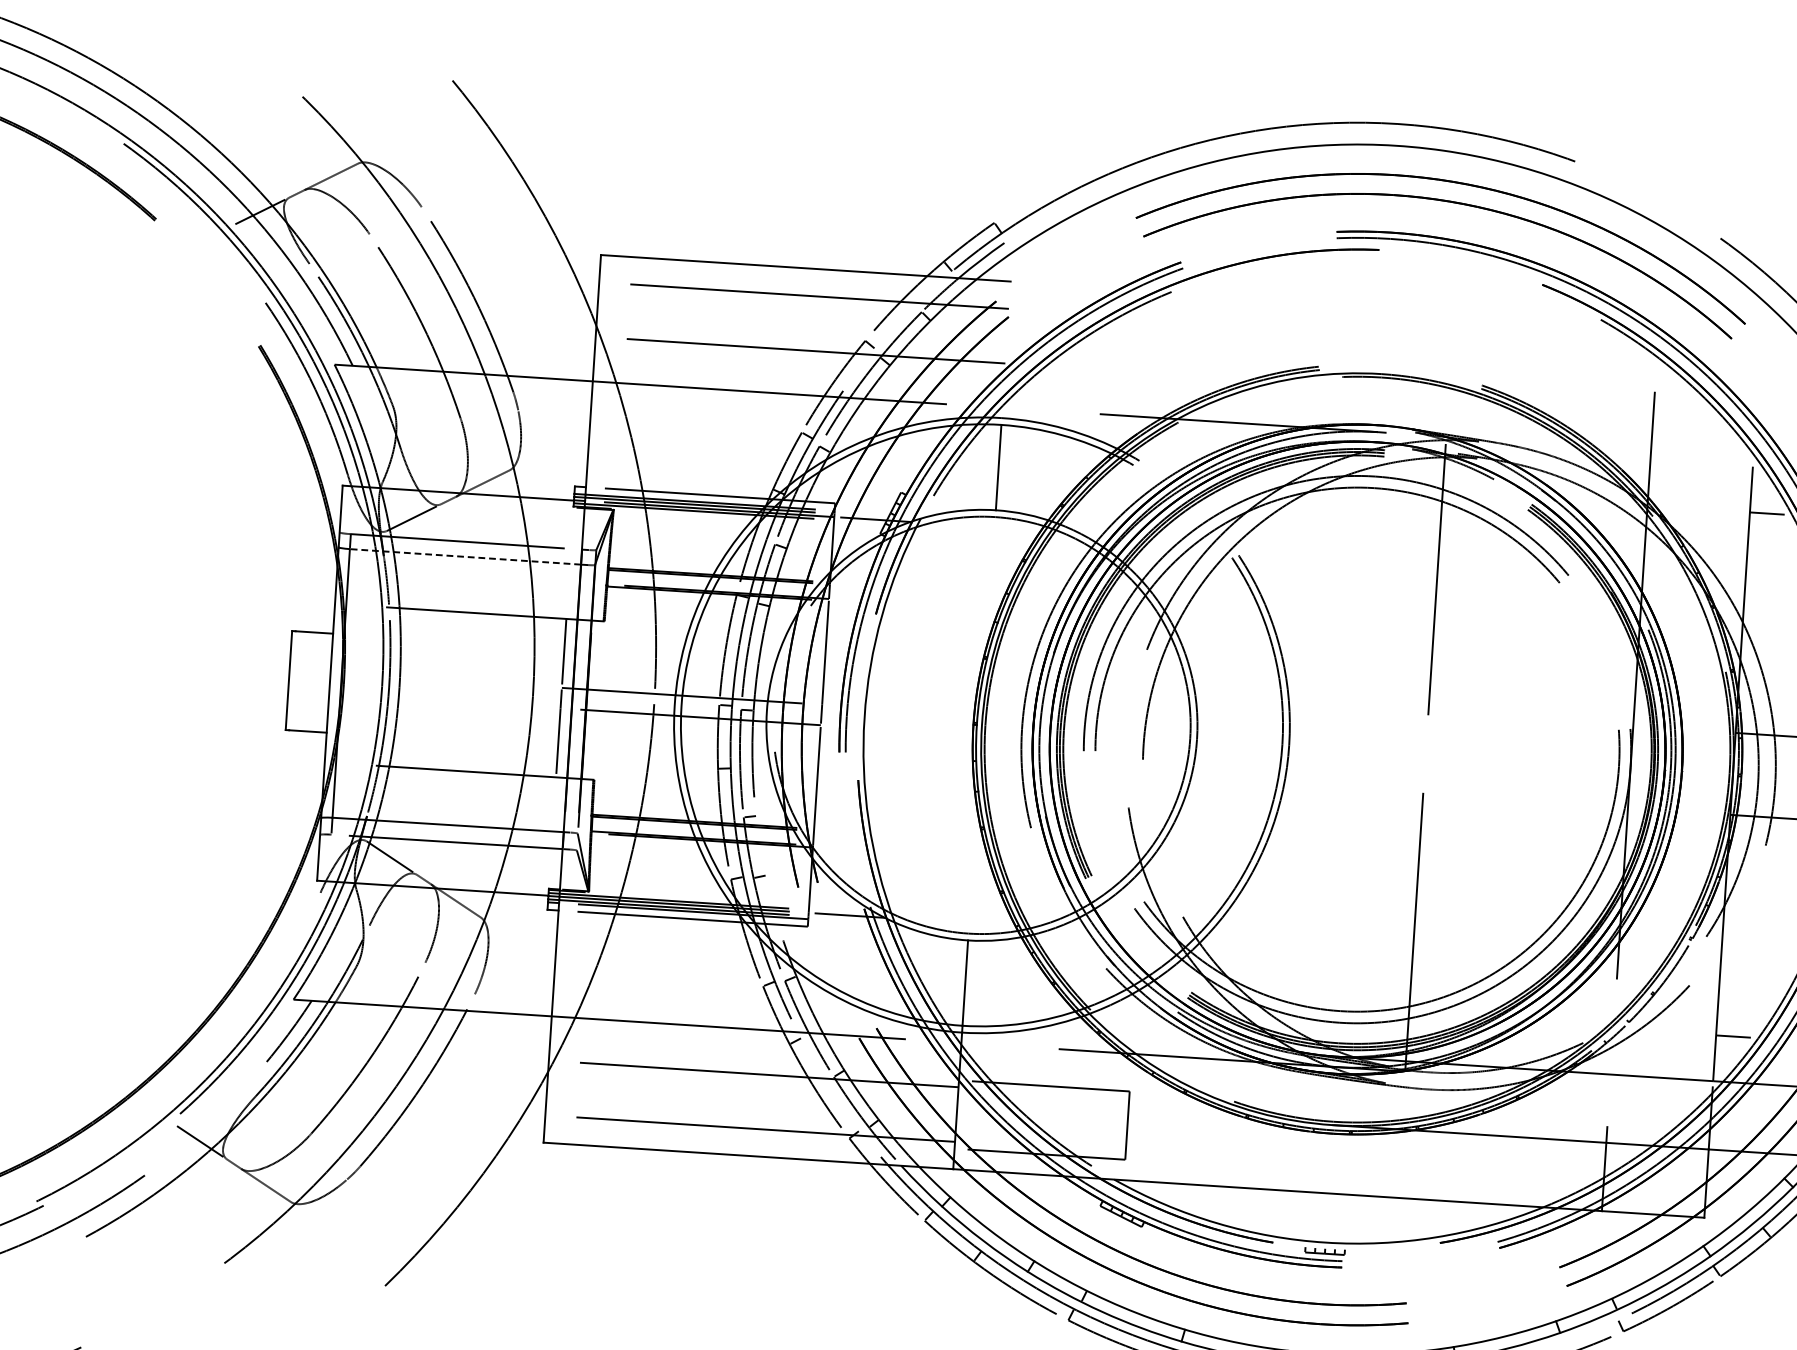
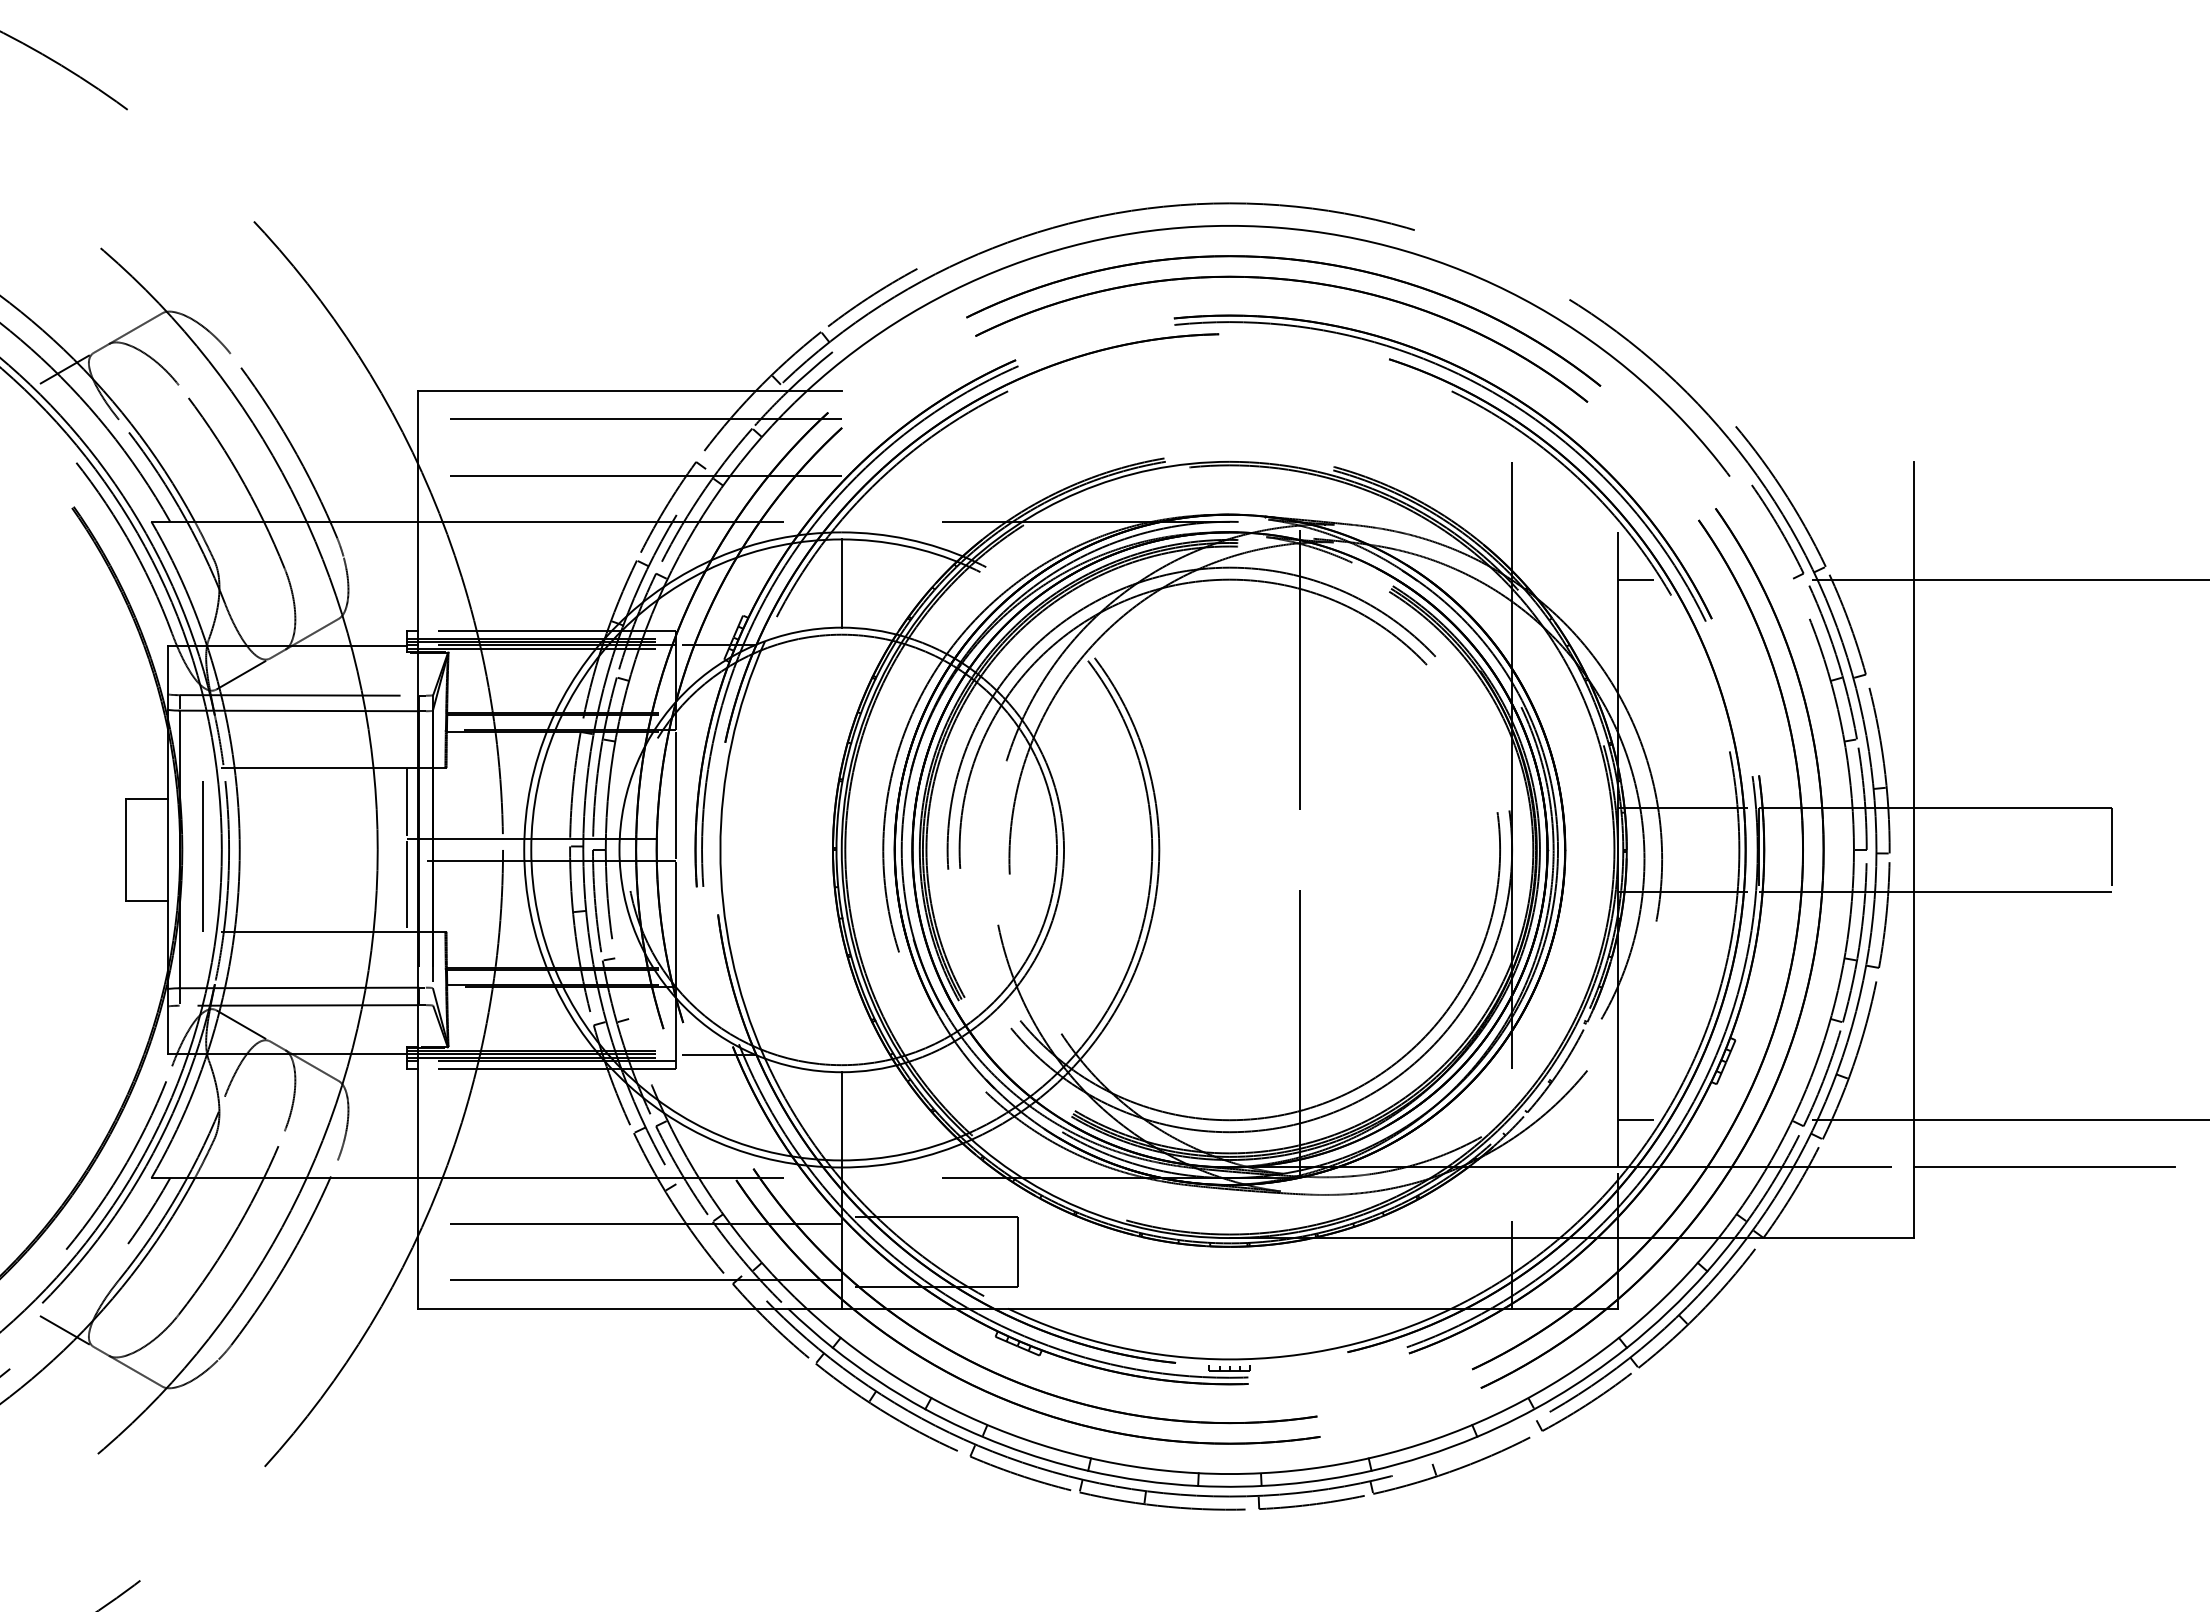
arc: (1046, 191) -> (872, 296), added
line: (465, 556) -> (298, 710), dashed -> solid
line: (364, 684) -> (203, 849), added
arc: (265, 989) -> (121, 1169), added

